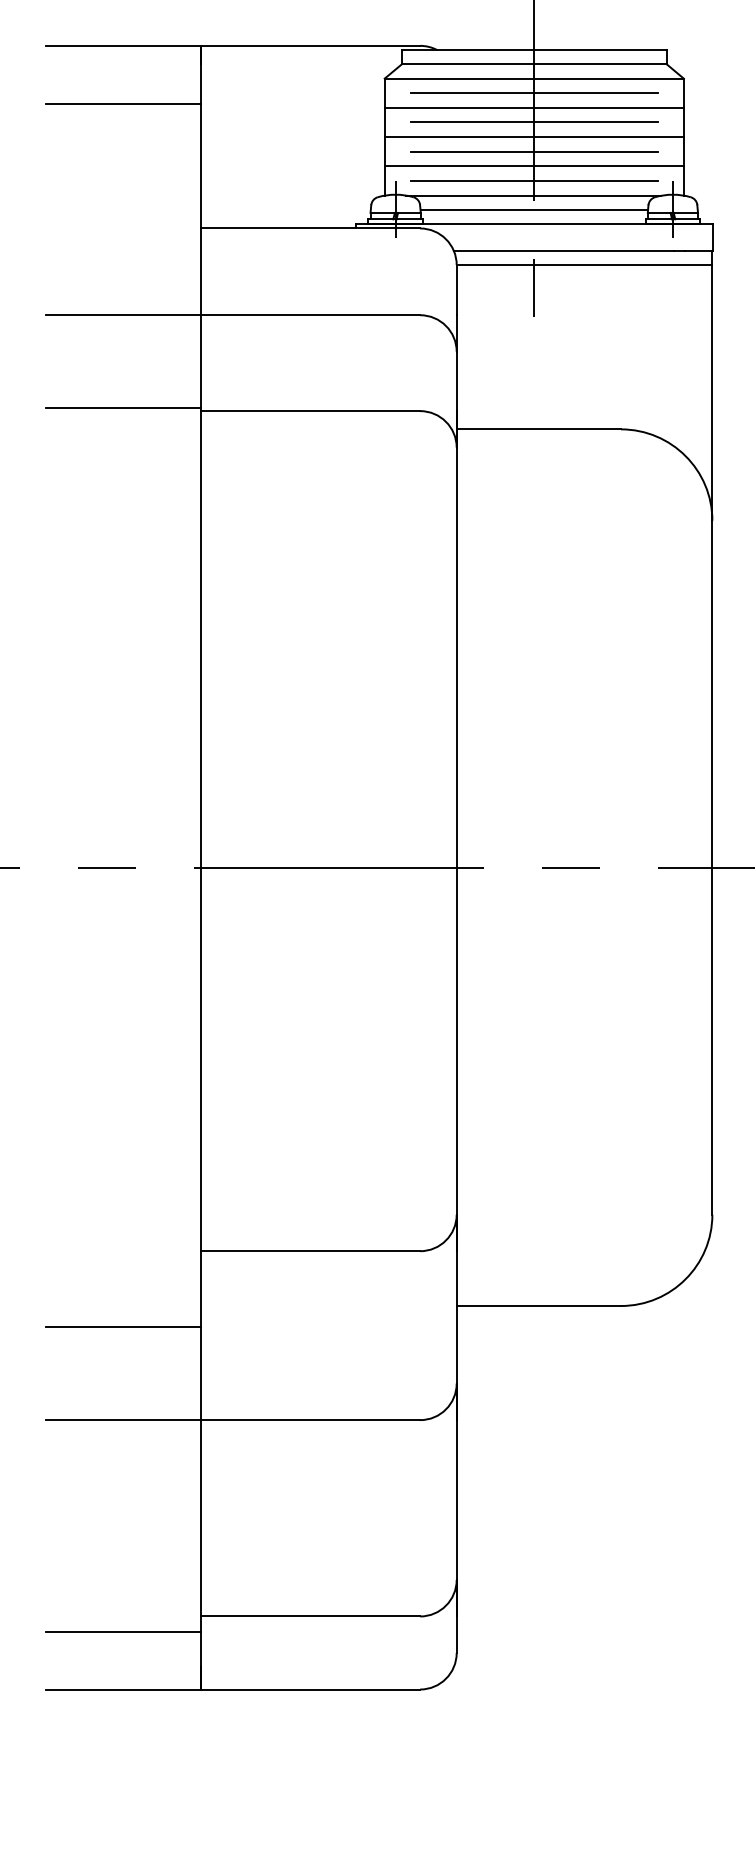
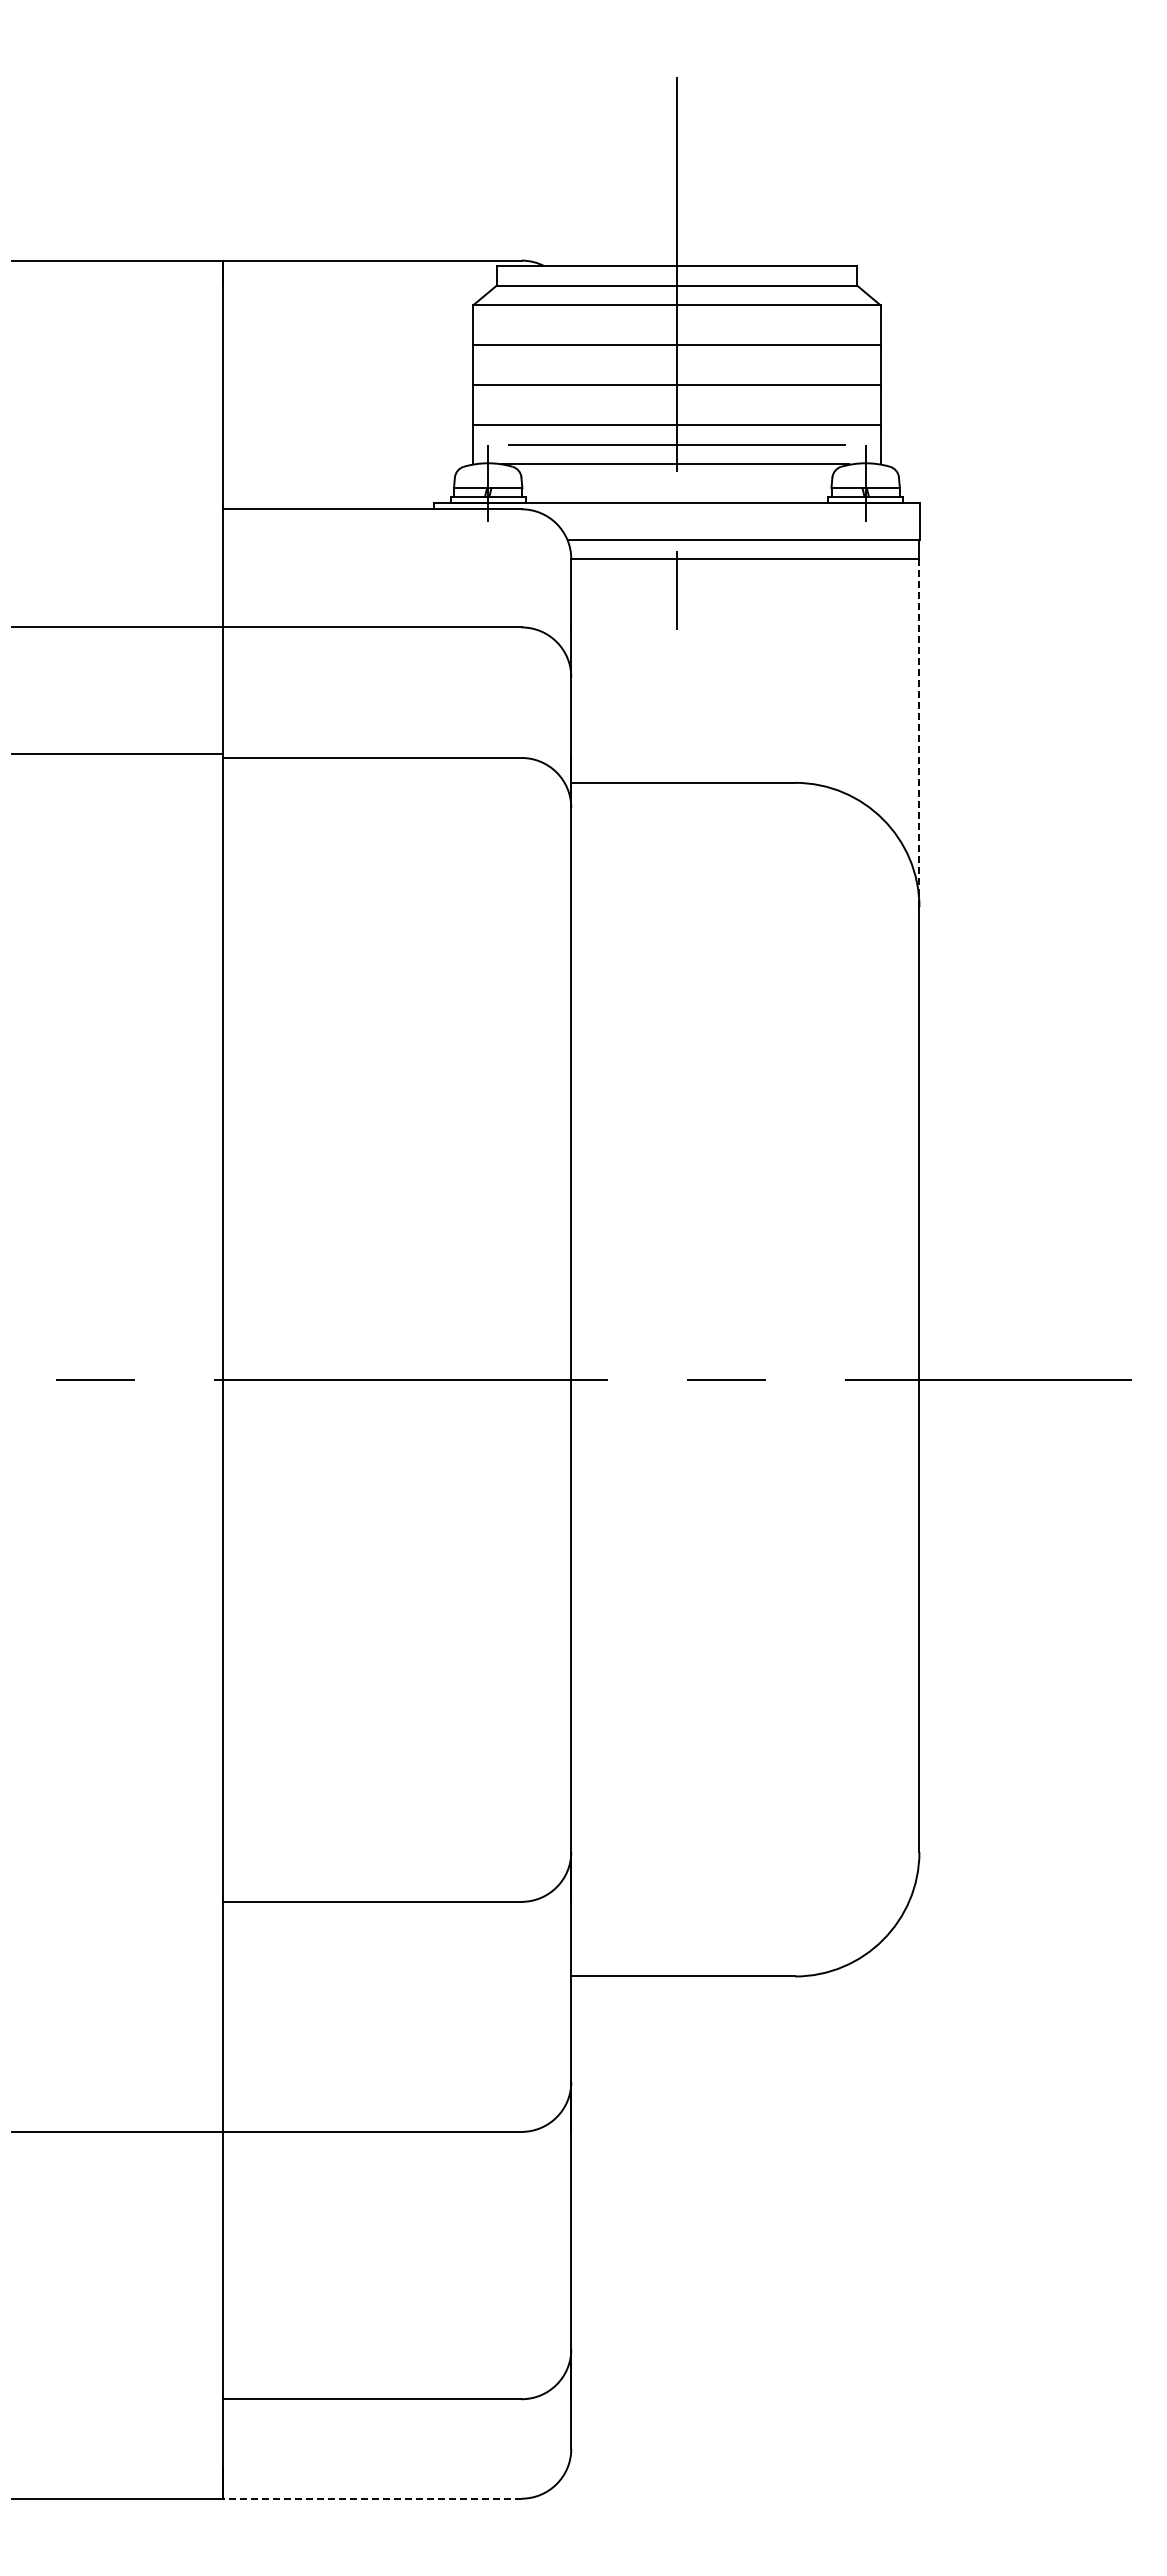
line: (533, 93) -> (676, 325), removed
line: (123, 103) -> (117, 339), removed
line: (533, 122) -> (676, 364), removed
line: (533, 151) -> (676, 404), removed
line: (533, 210) -> (676, 484), removed
line: (712, 393) -> (919, 733), solid -> dashed
line: (123, 1327) -> (117, 2005), removed
line: (123, 1631) -> (117, 2419), removed
line: (309, 1689) -> (371, 2498), solid -> dashed

